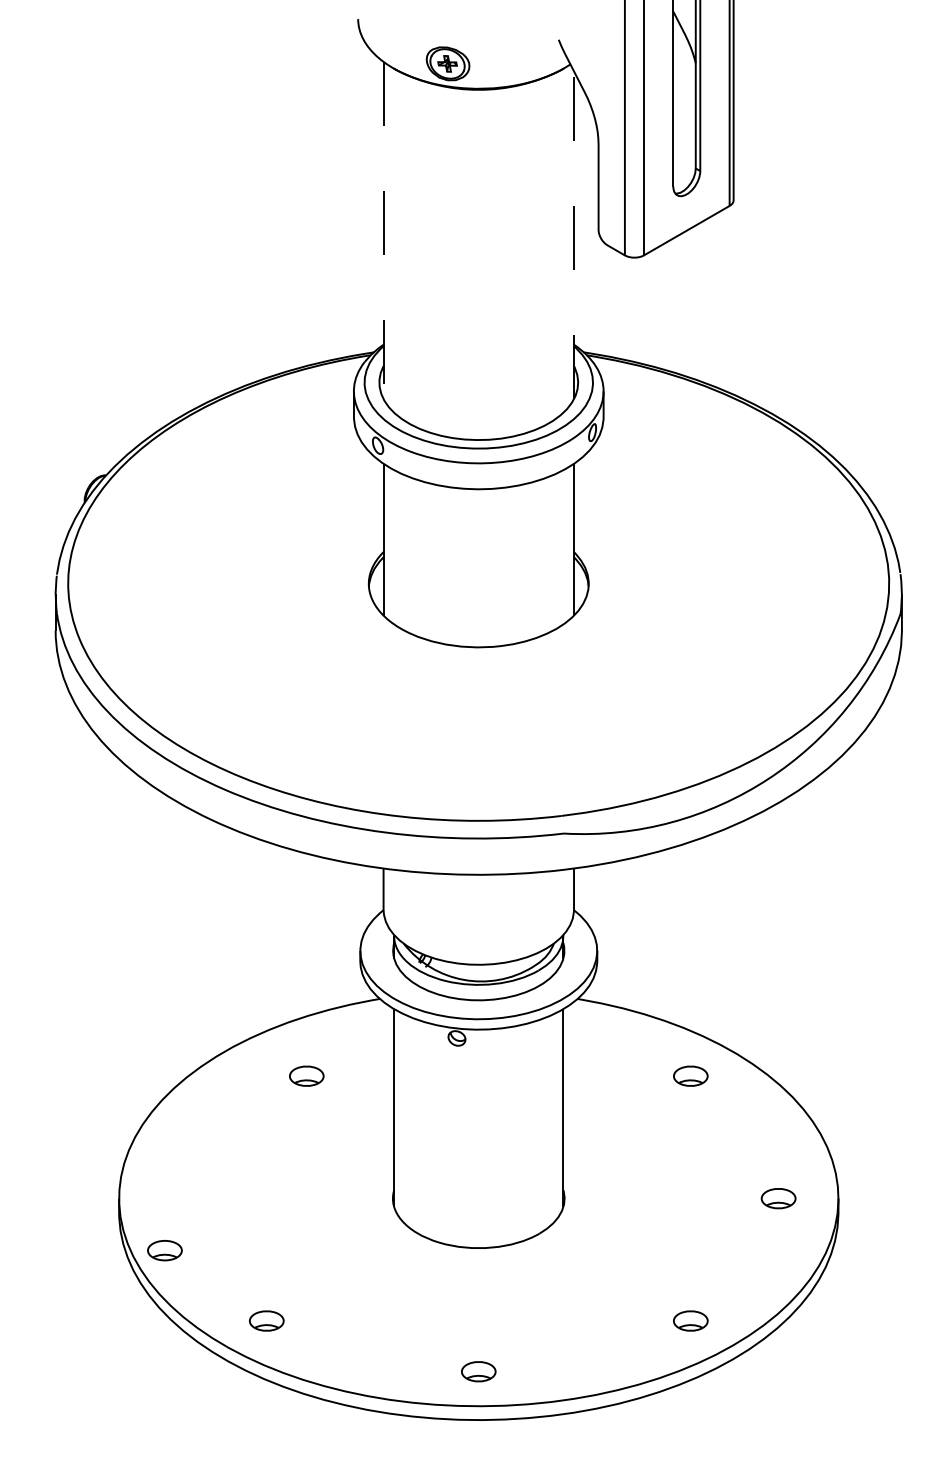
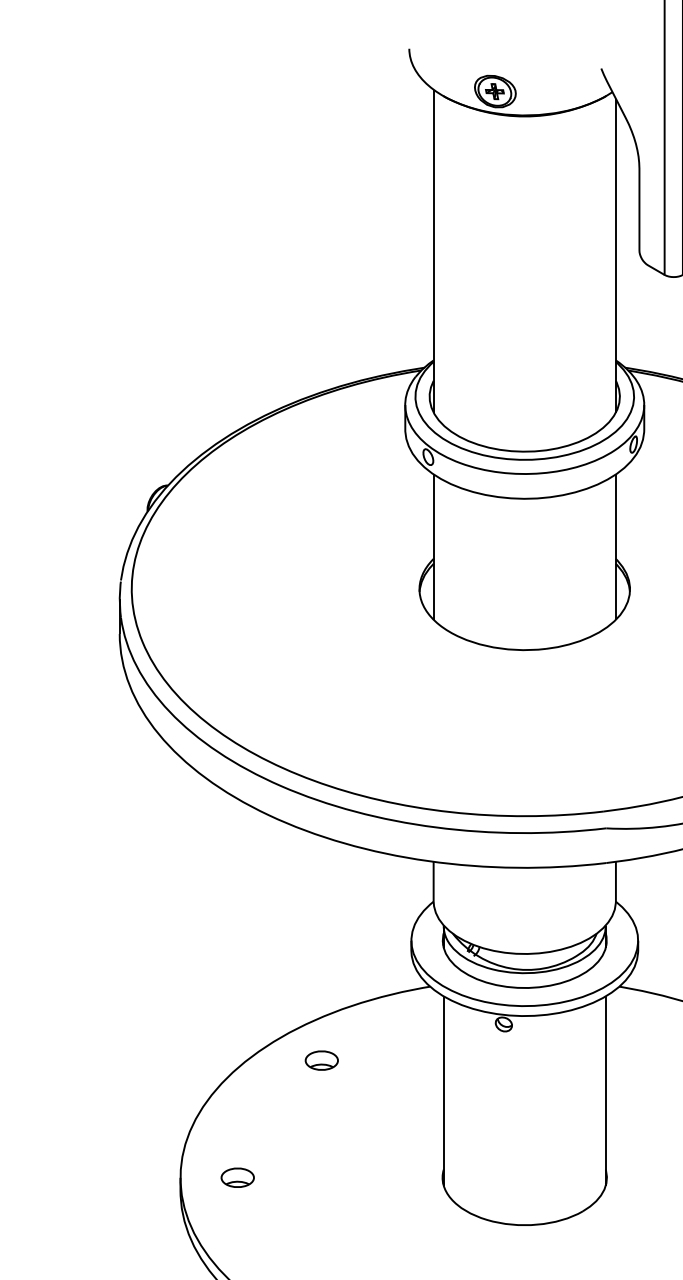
line: (383, 230) -> (433, 251), dashed -> solid
line: (574, 235) -> (616, 255), dashed -> solid
part: (306, 1075) -> (321, 1059), moved
part: (164, 1250) -> (237, 1177), moved

